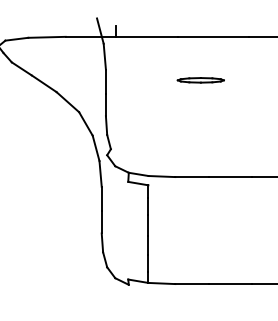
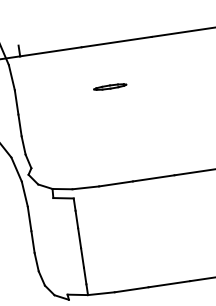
part: (200, 80) -> (109, 87), size x0.7

